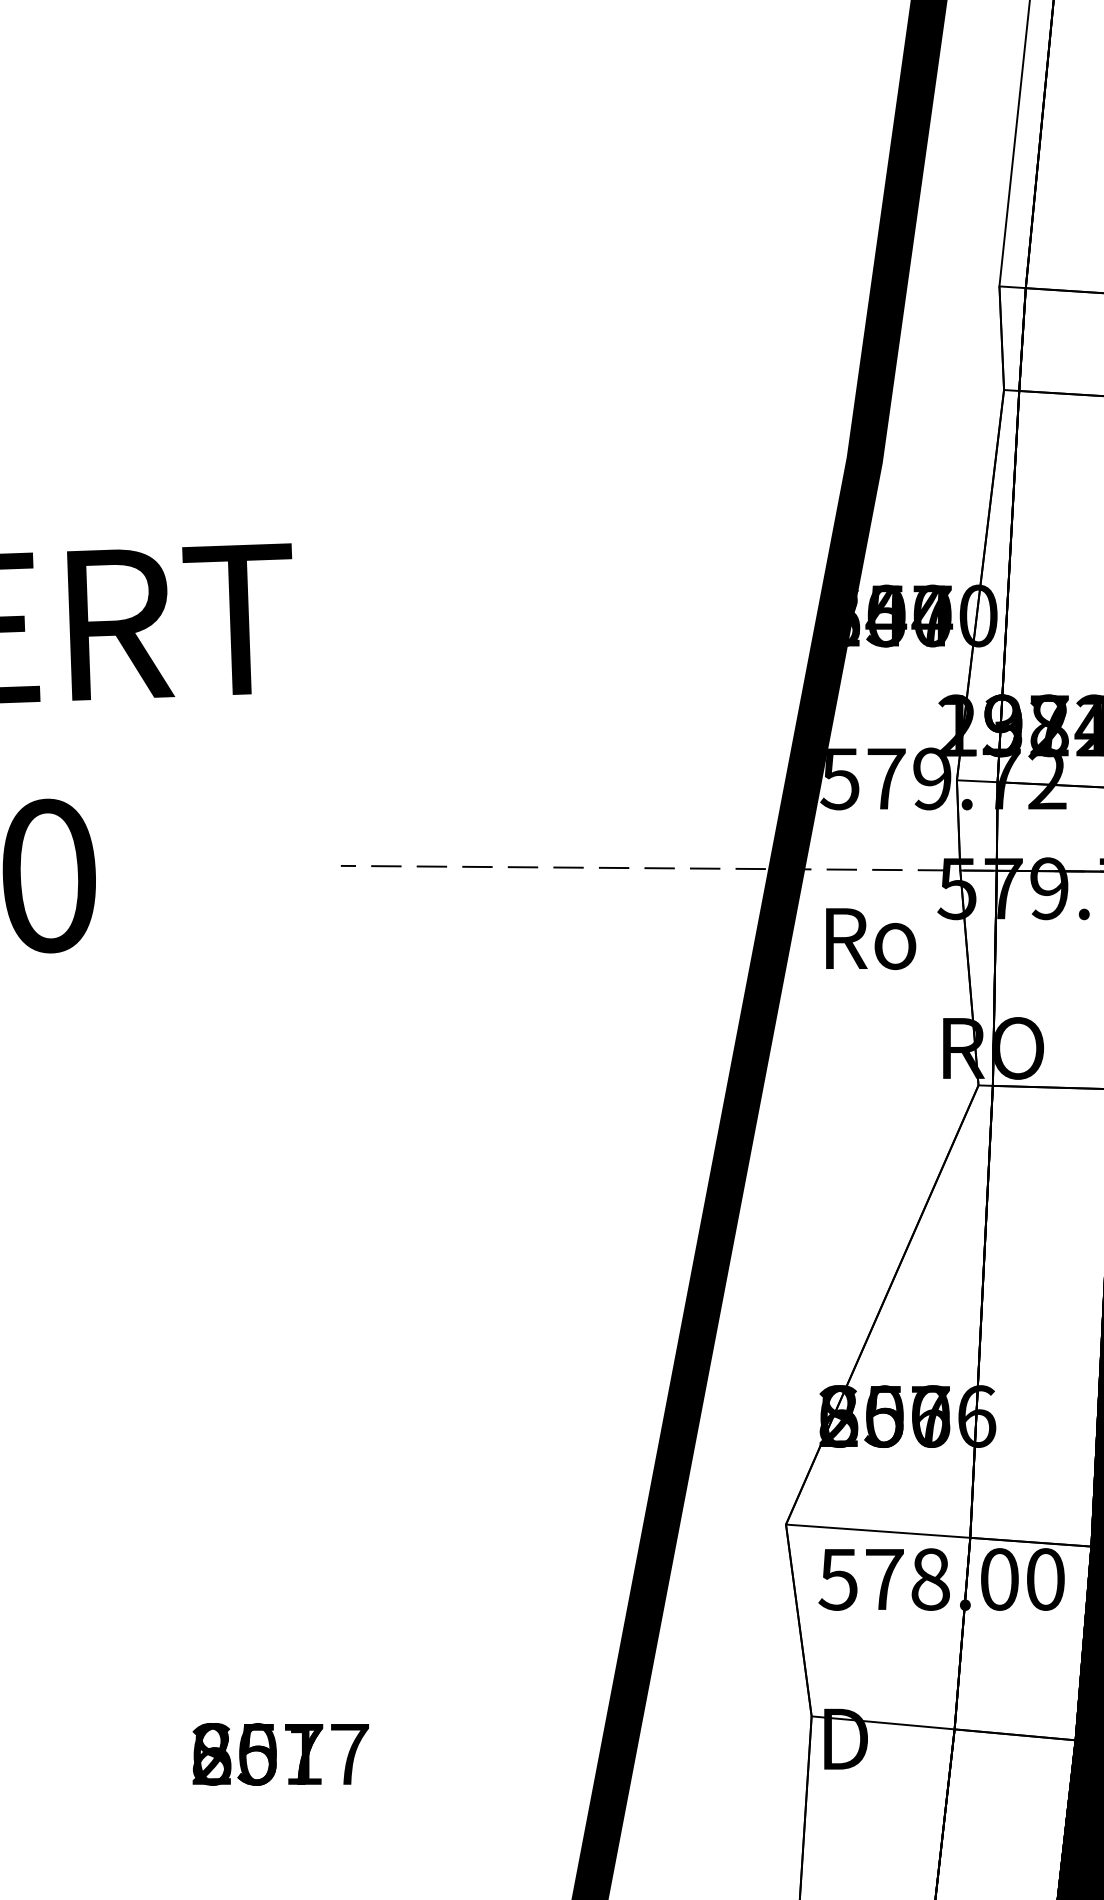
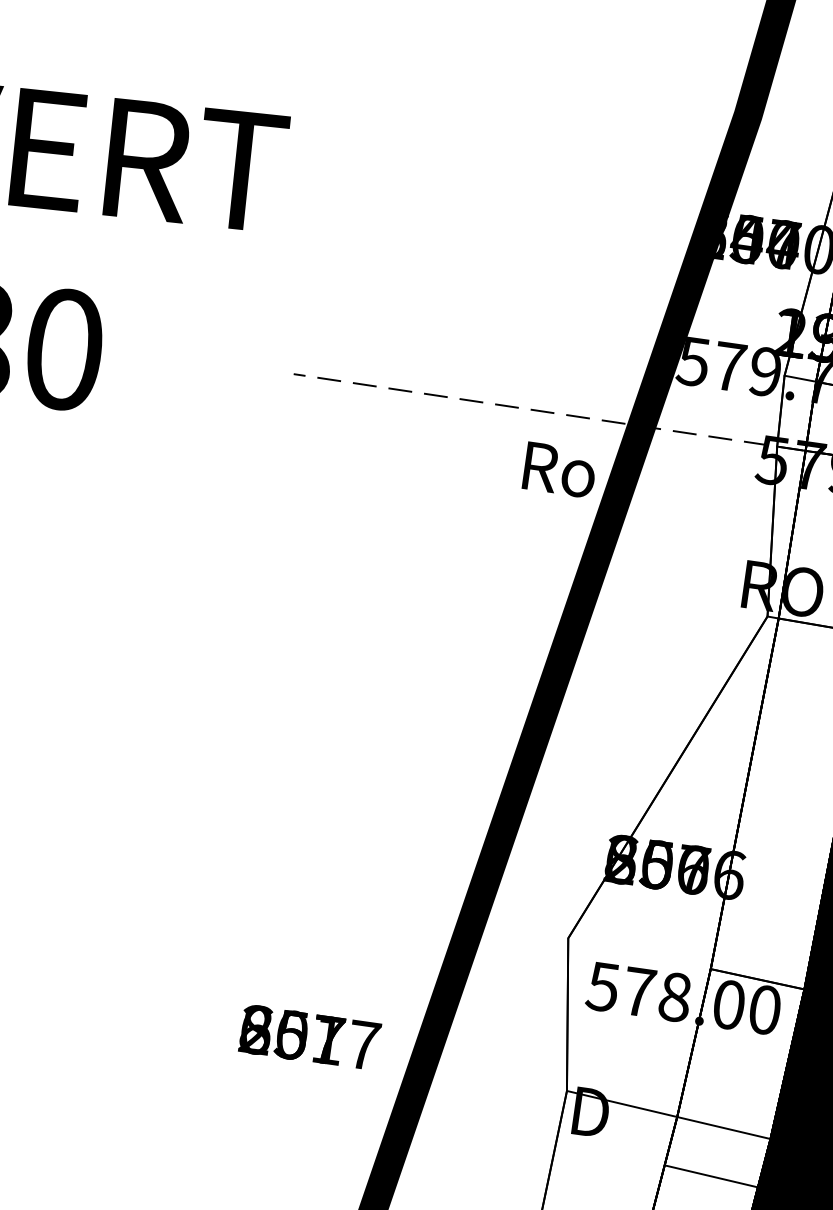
text: (871, 938) -> (560, 469), moved
line: (878, 1530) -> (639, 953), removed
line: (1014, 1734) -> (711, 1176), moved
text: (280, 1754) -> (309, 1037), moved

